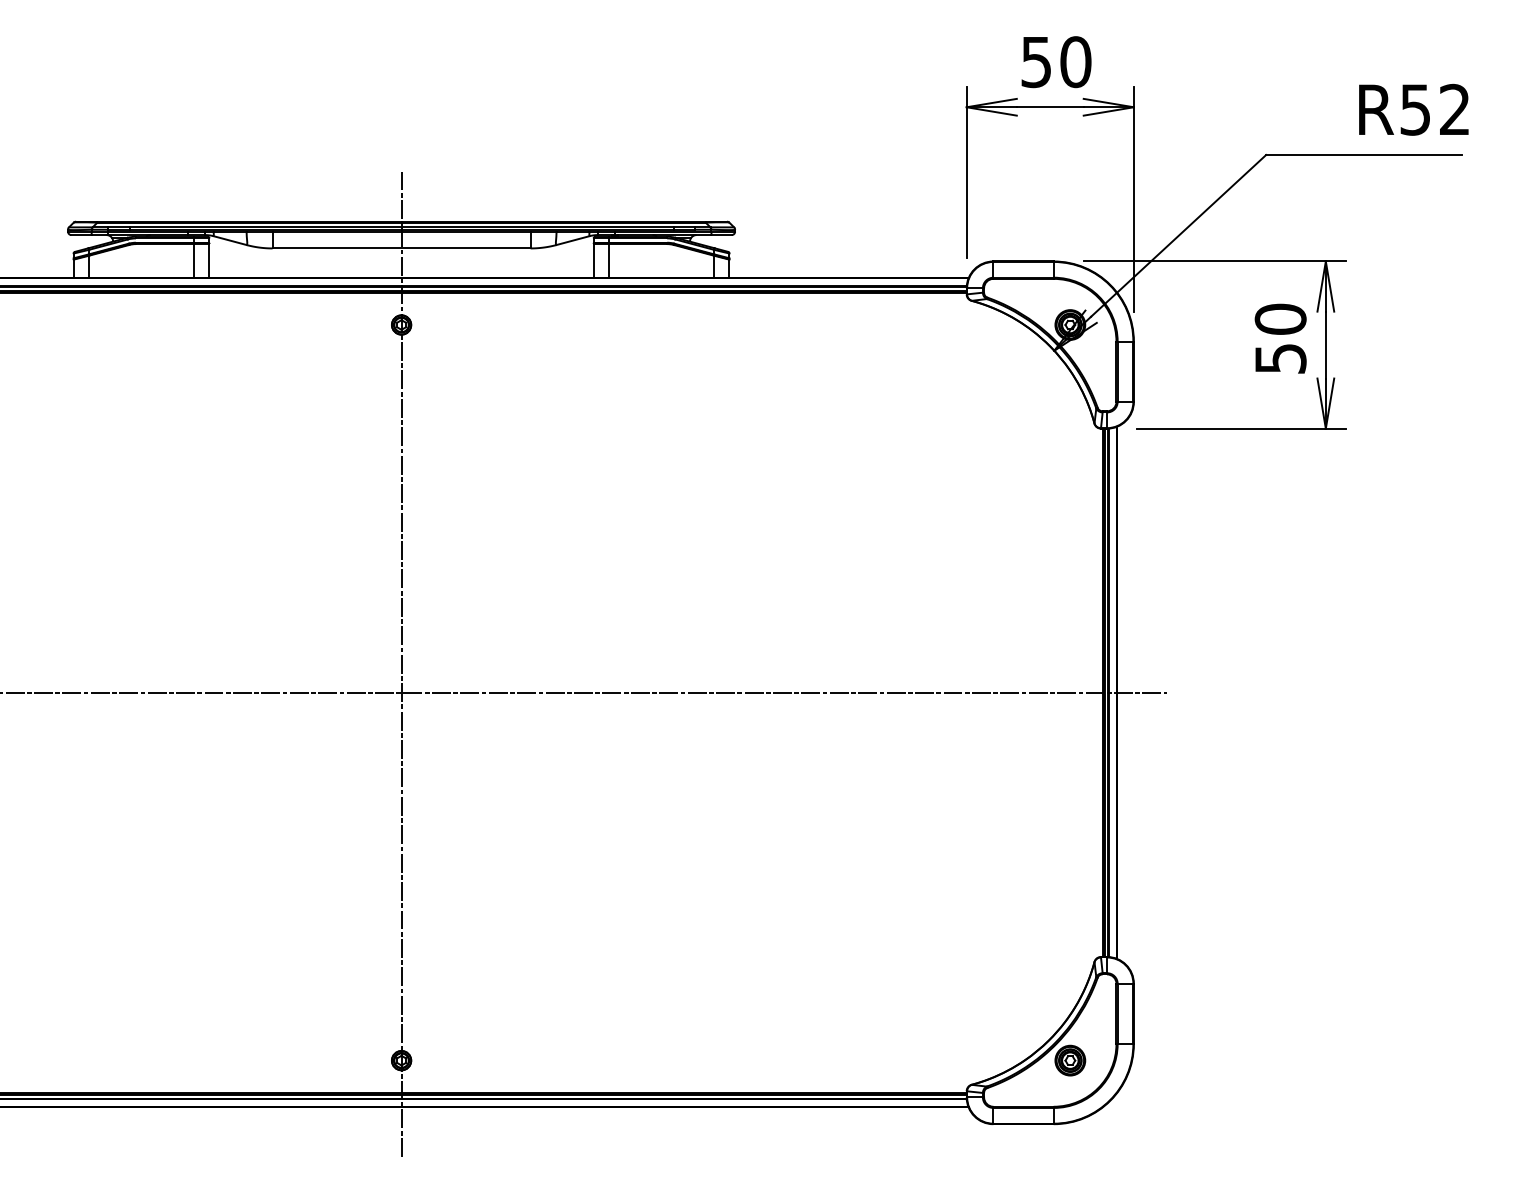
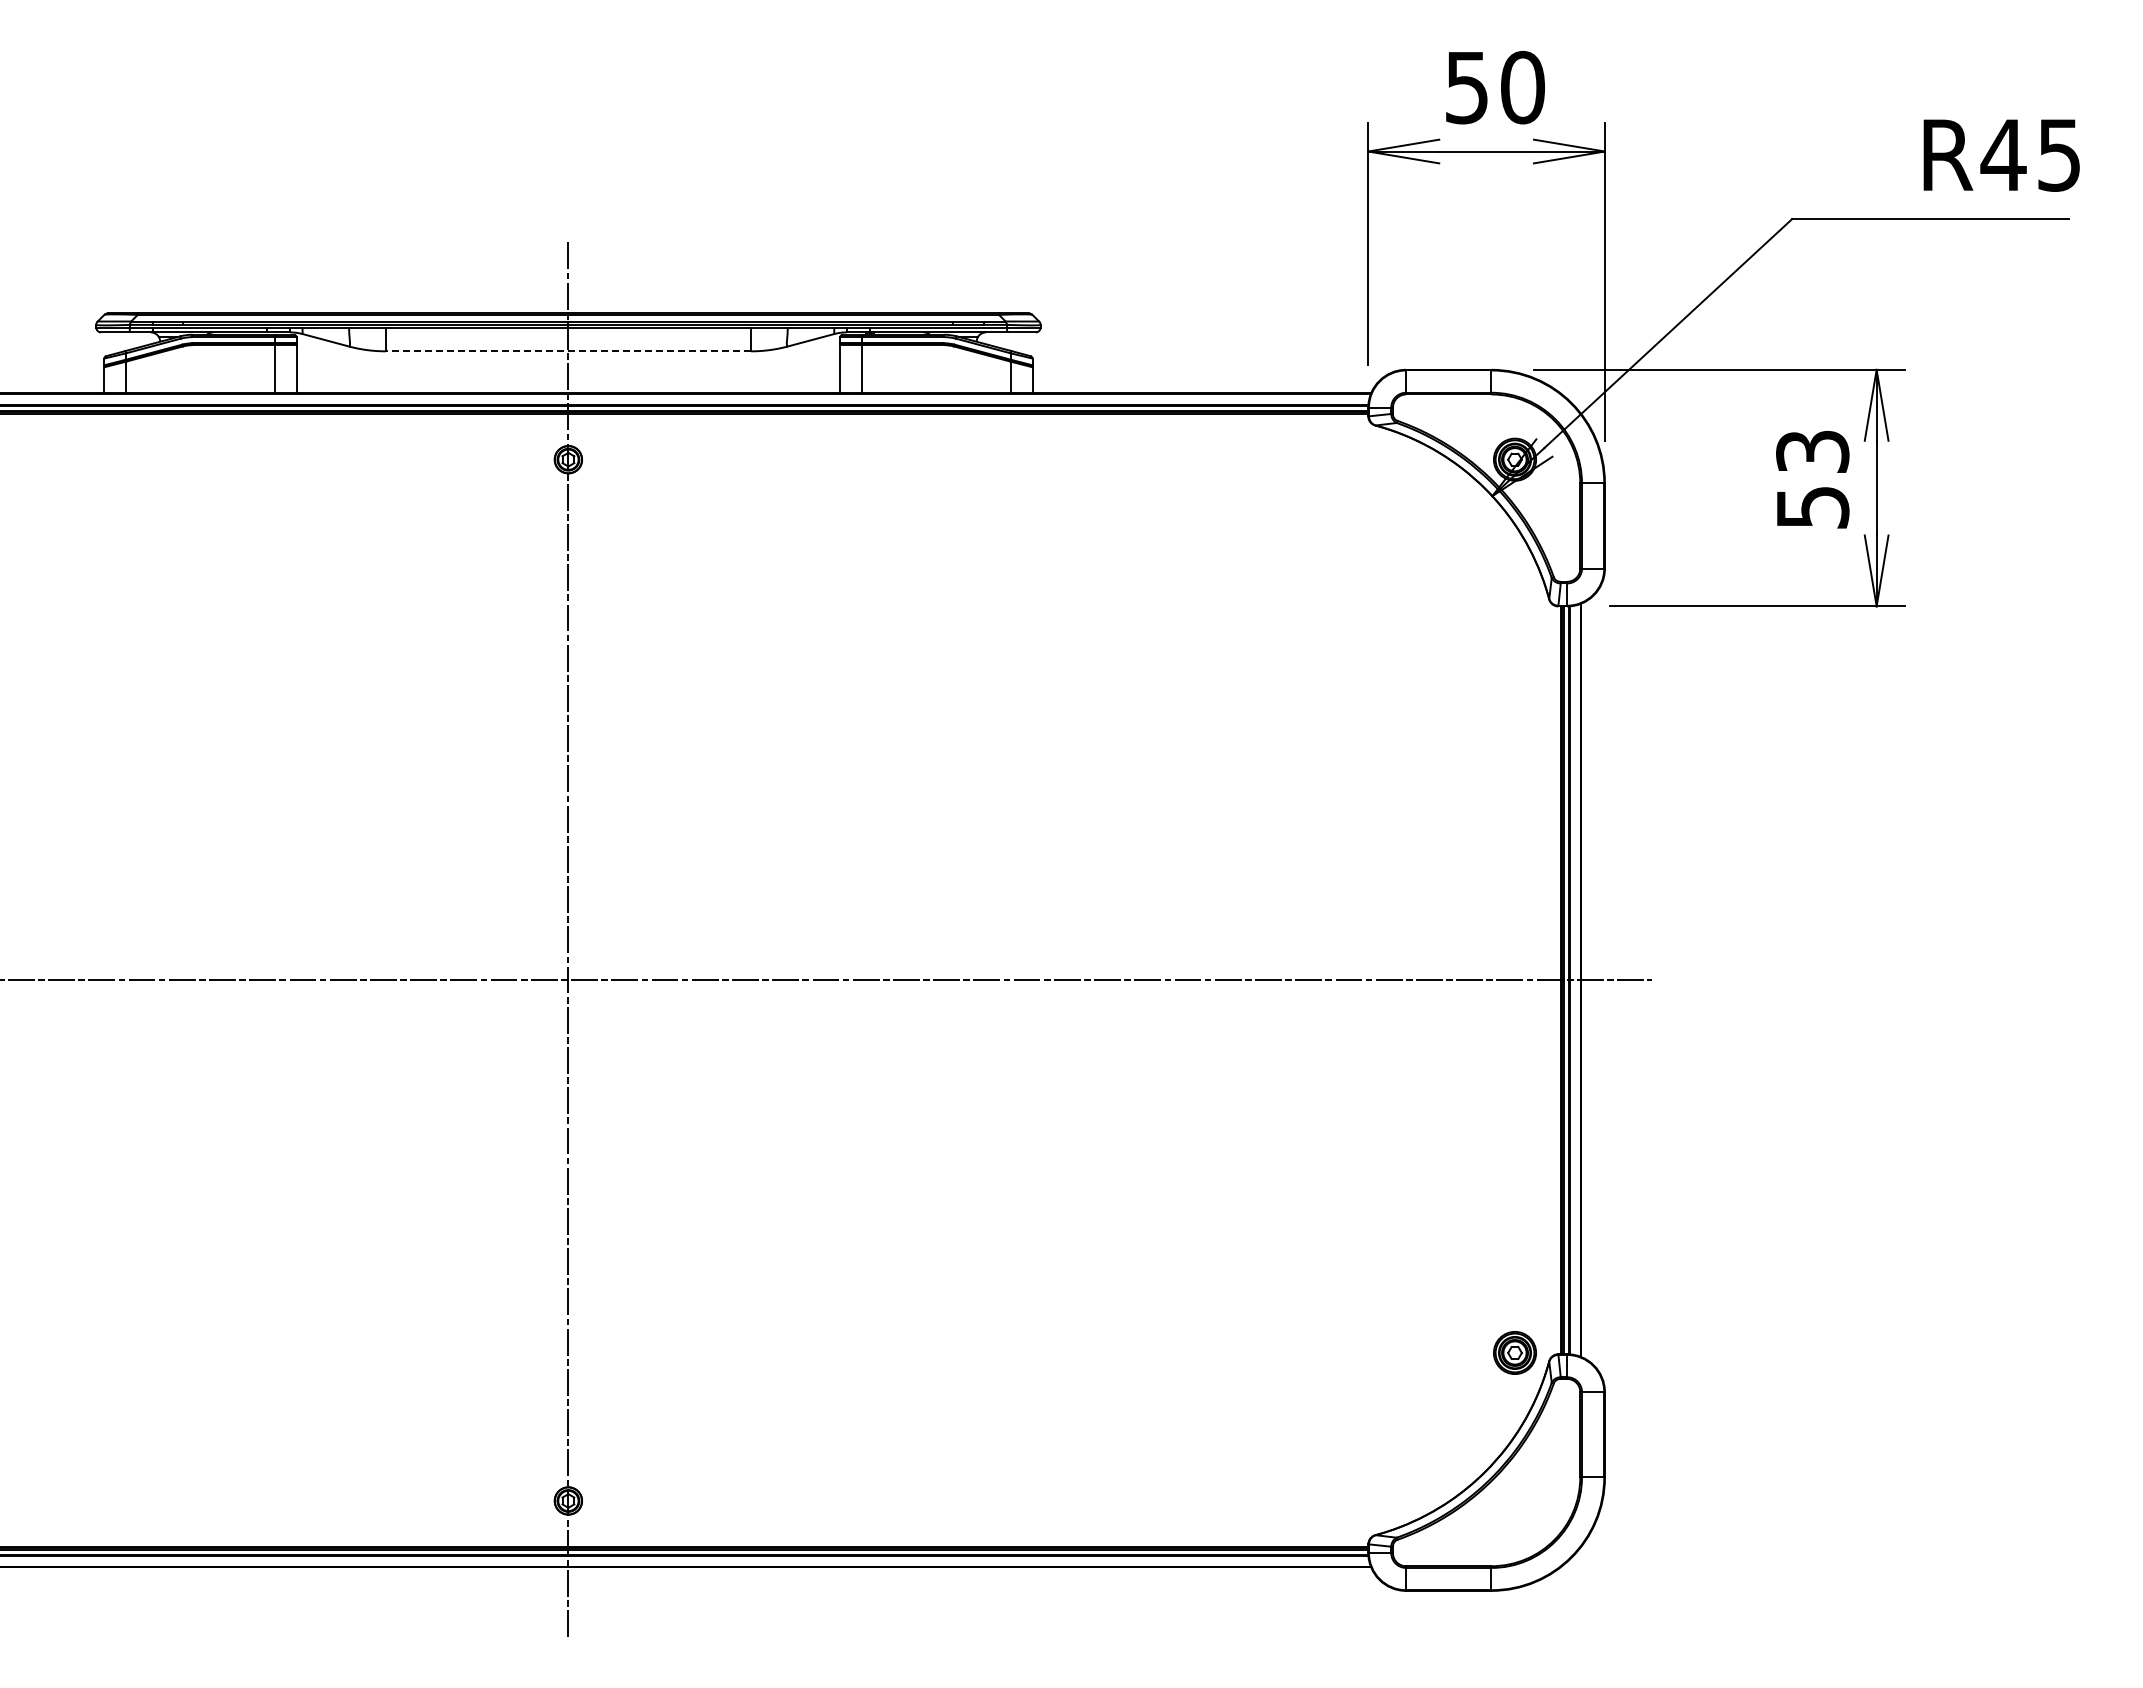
text: (1433, 109) -> (2029, 154), R52 -> R45
line: (401, 248) -> (568, 351), solid -> dashed
text: (1280, 319) -> (1812, 451), 50 -> 53
part: (1069, 1060) -> (1514, 1352), moved

